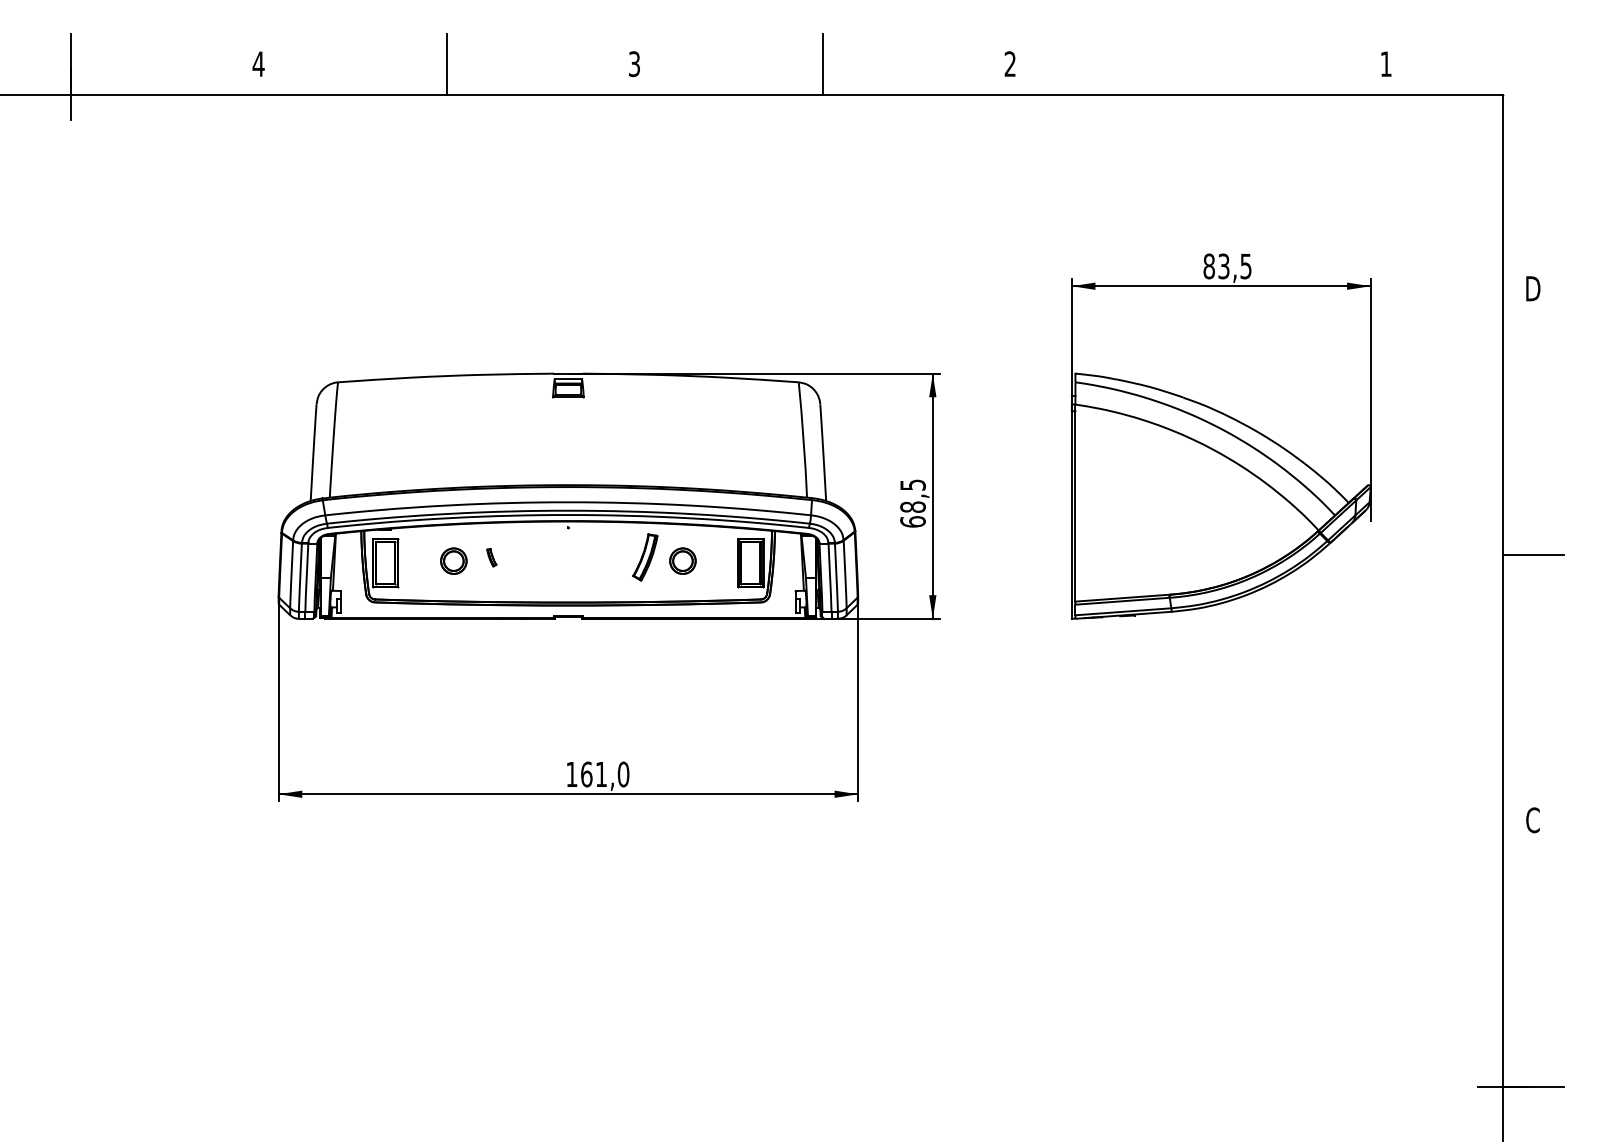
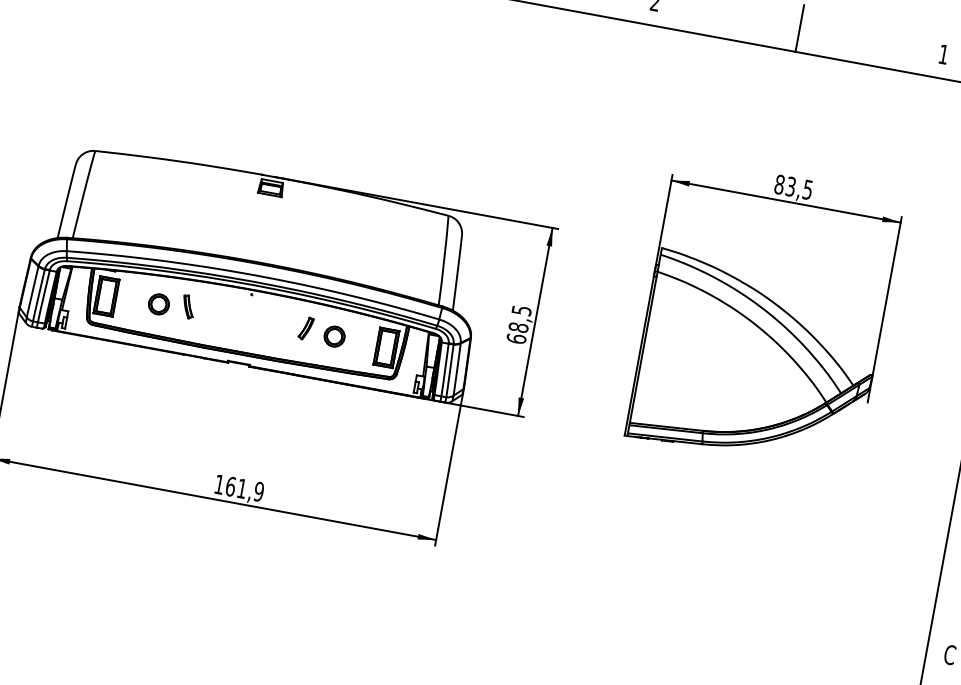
line: (1198, 64) -> (799, 28), added
part: (491, 557) -> (188, 306), size x1.67
part: (644, 557) -> (305, 328), size x0.62
text: (623, 774) -> (259, 491), 161,0 -> 161,9

